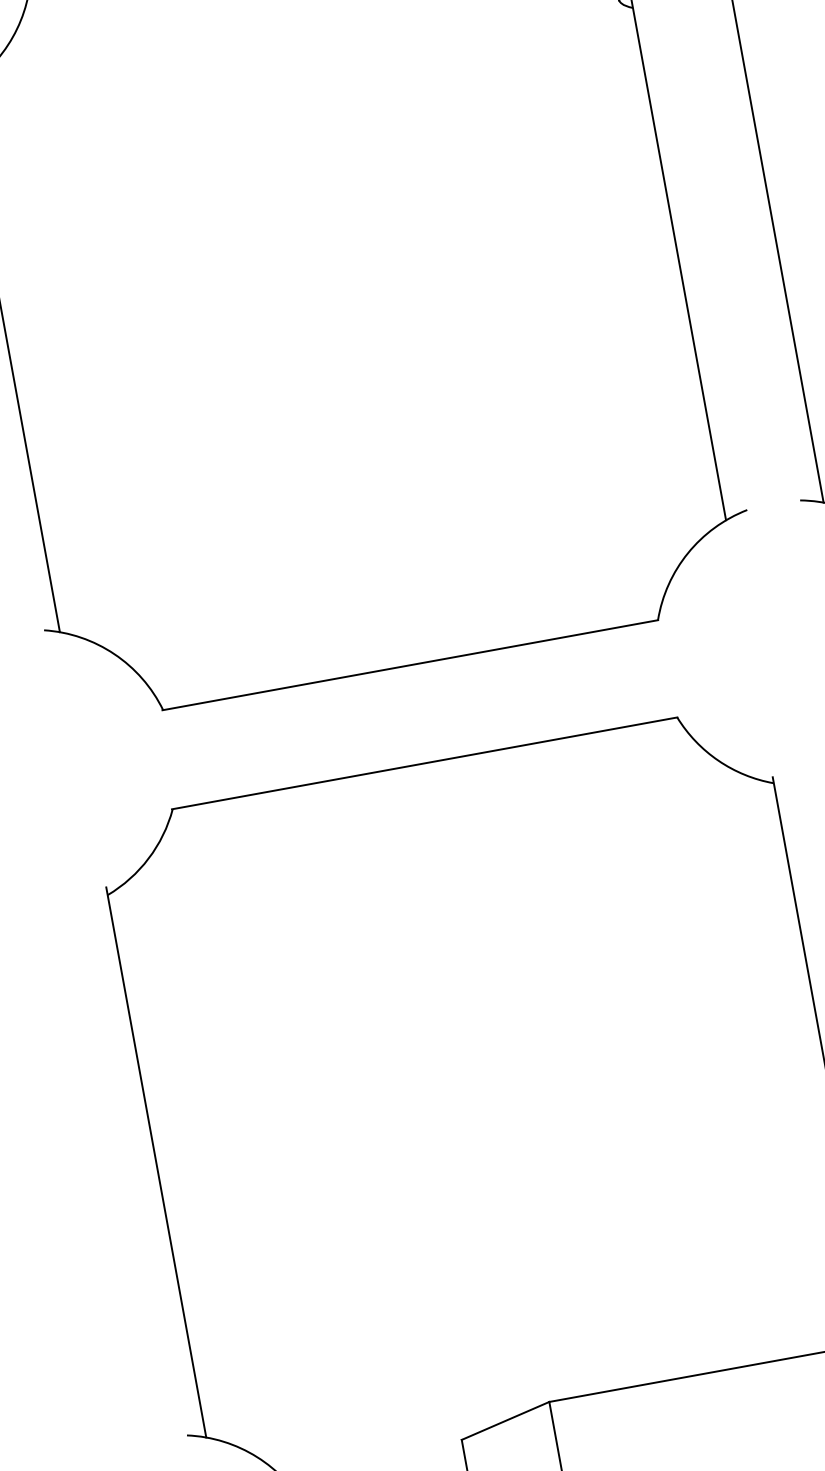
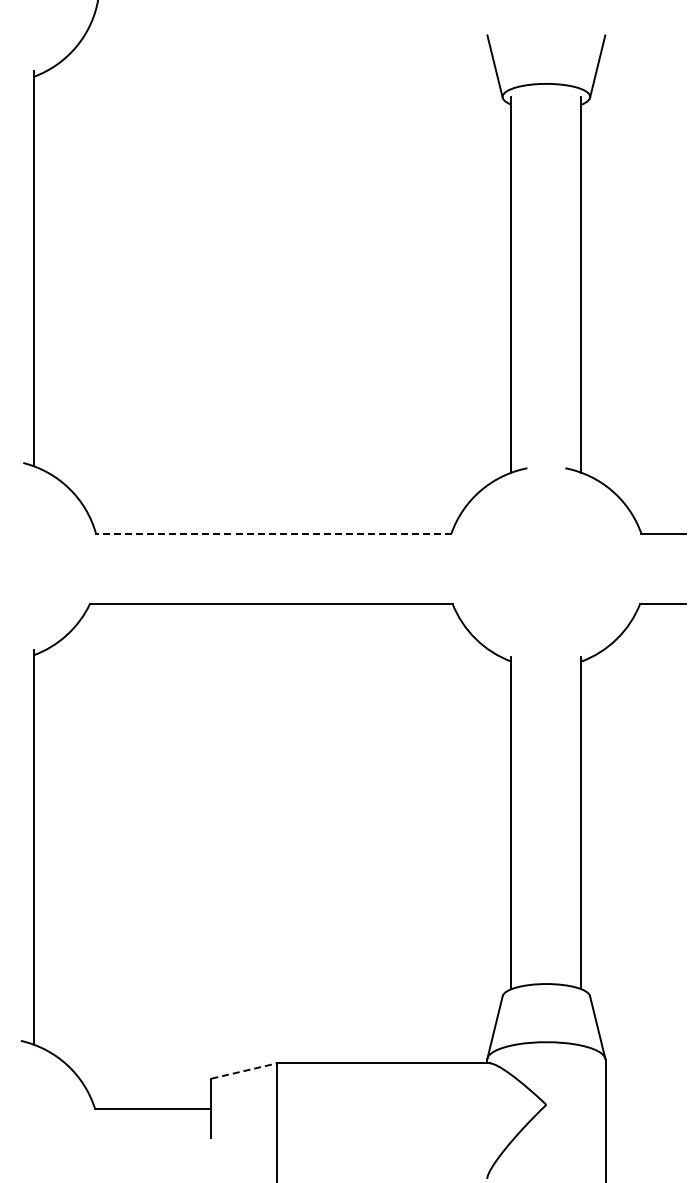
line: (410, 665) -> (273, 533), solid -> dashed
line: (506, 1421) -> (244, 1071), solid -> dashed

